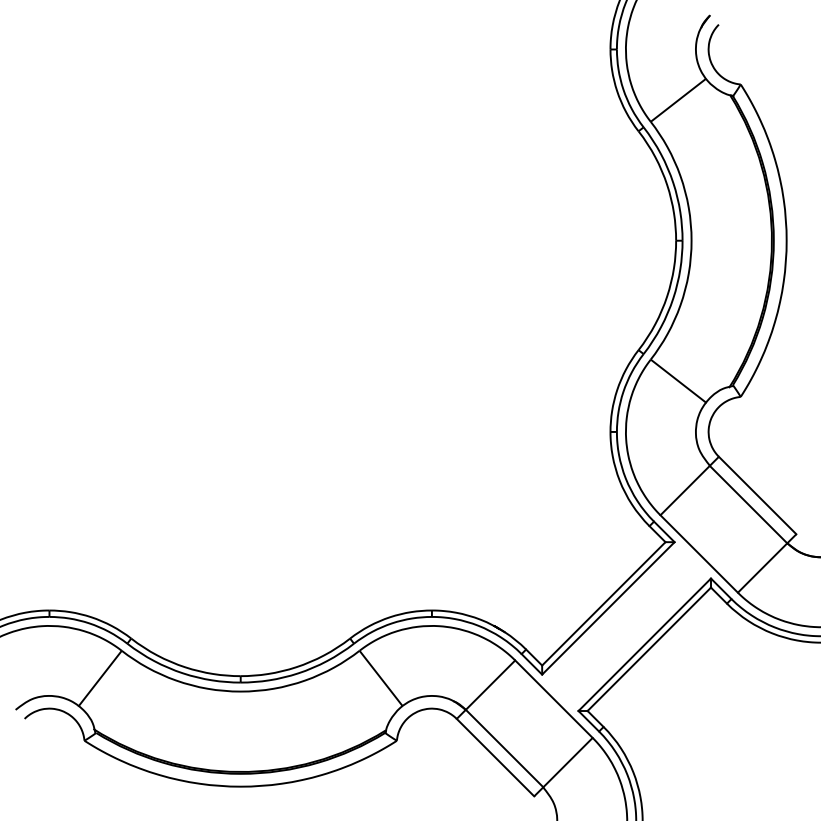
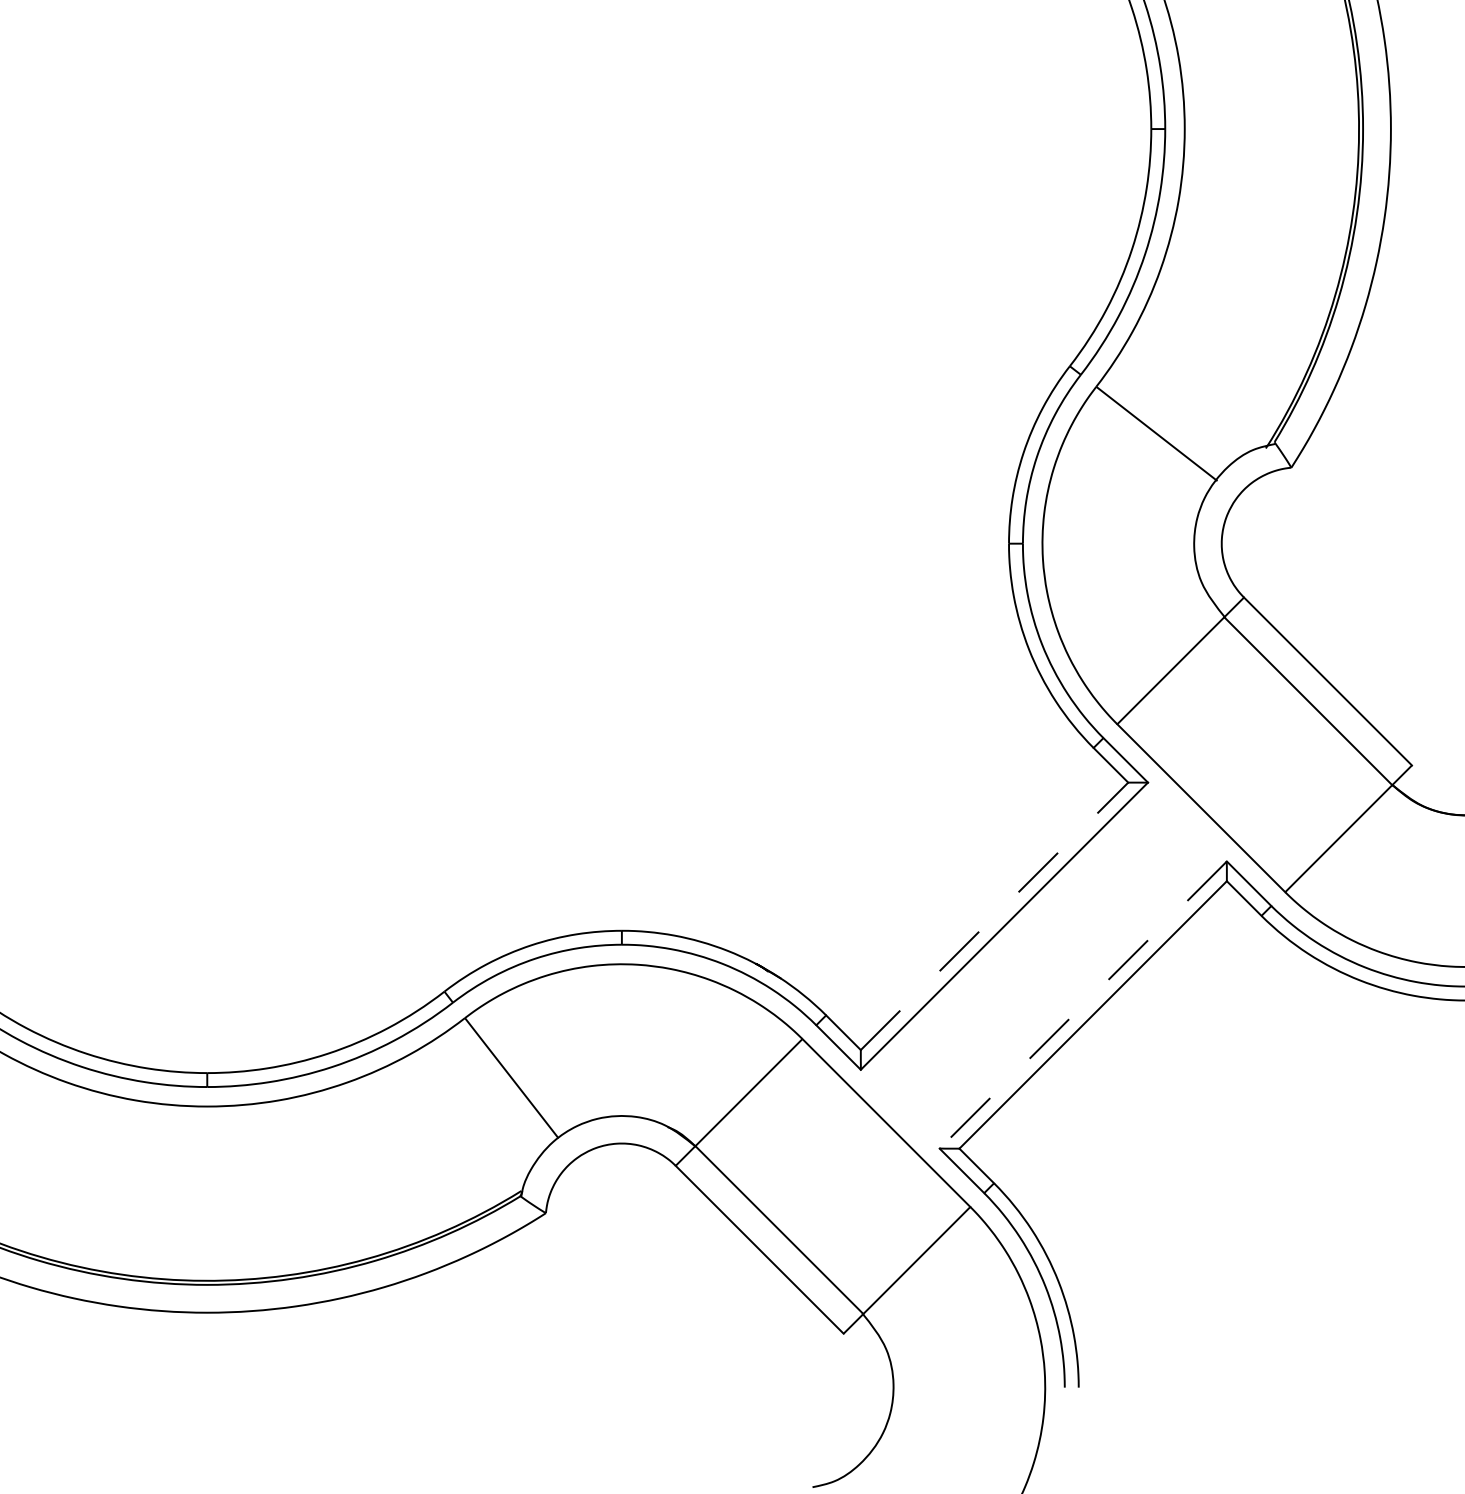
line: (604, 603) -> (995, 915), solid -> dashed
line: (644, 644) -> (1082, 1004), solid -> dashed

